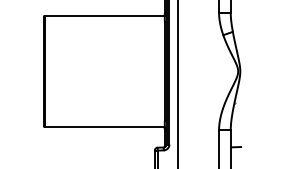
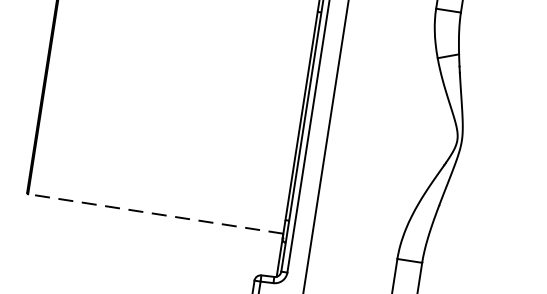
line: (104, 126) -> (155, 212), solid -> dashed

